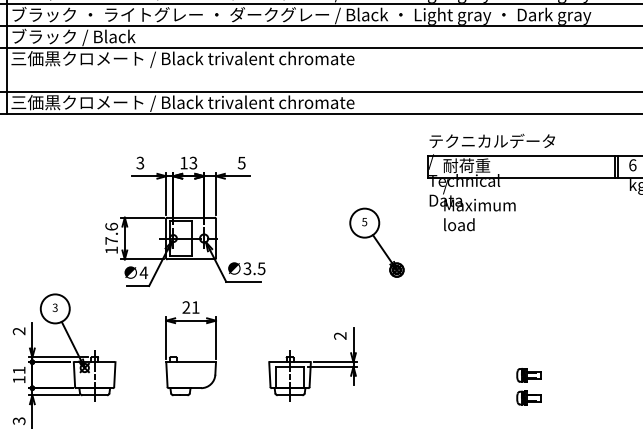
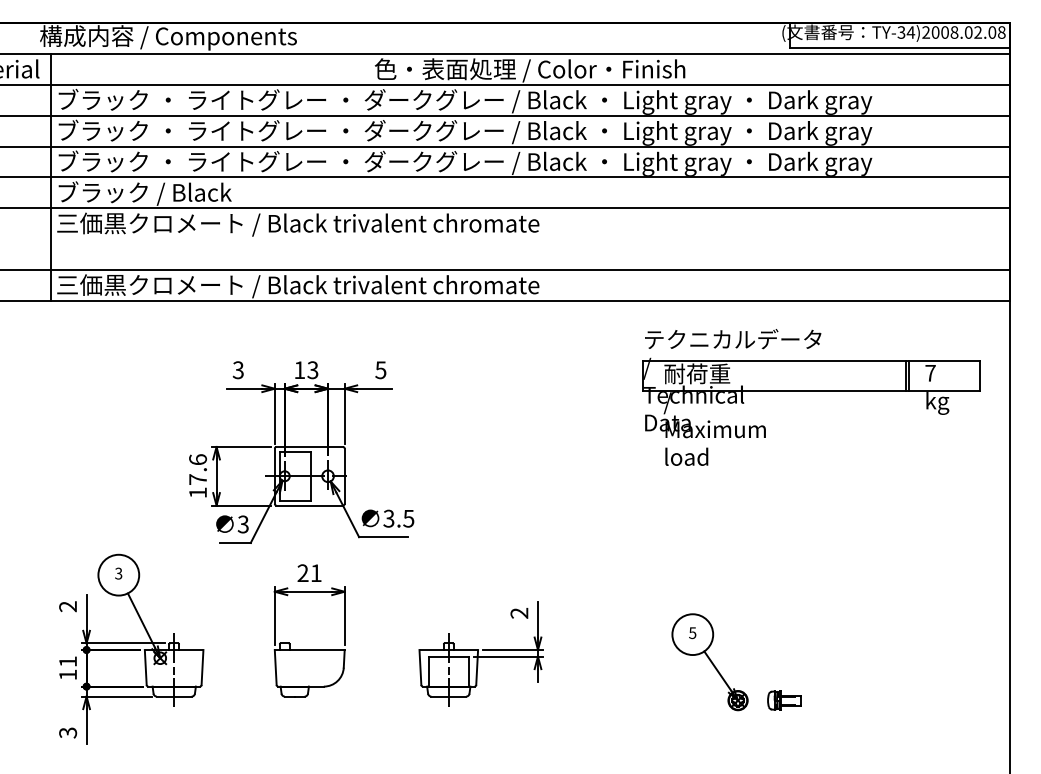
text: (632, 164) -> (930, 372), 6 -> 7
part: (376, 242) -> (709, 662), moved
text: (143, 272) -> (243, 524), 4 -> 3
part: (528, 375) -> (784, 668), removed

